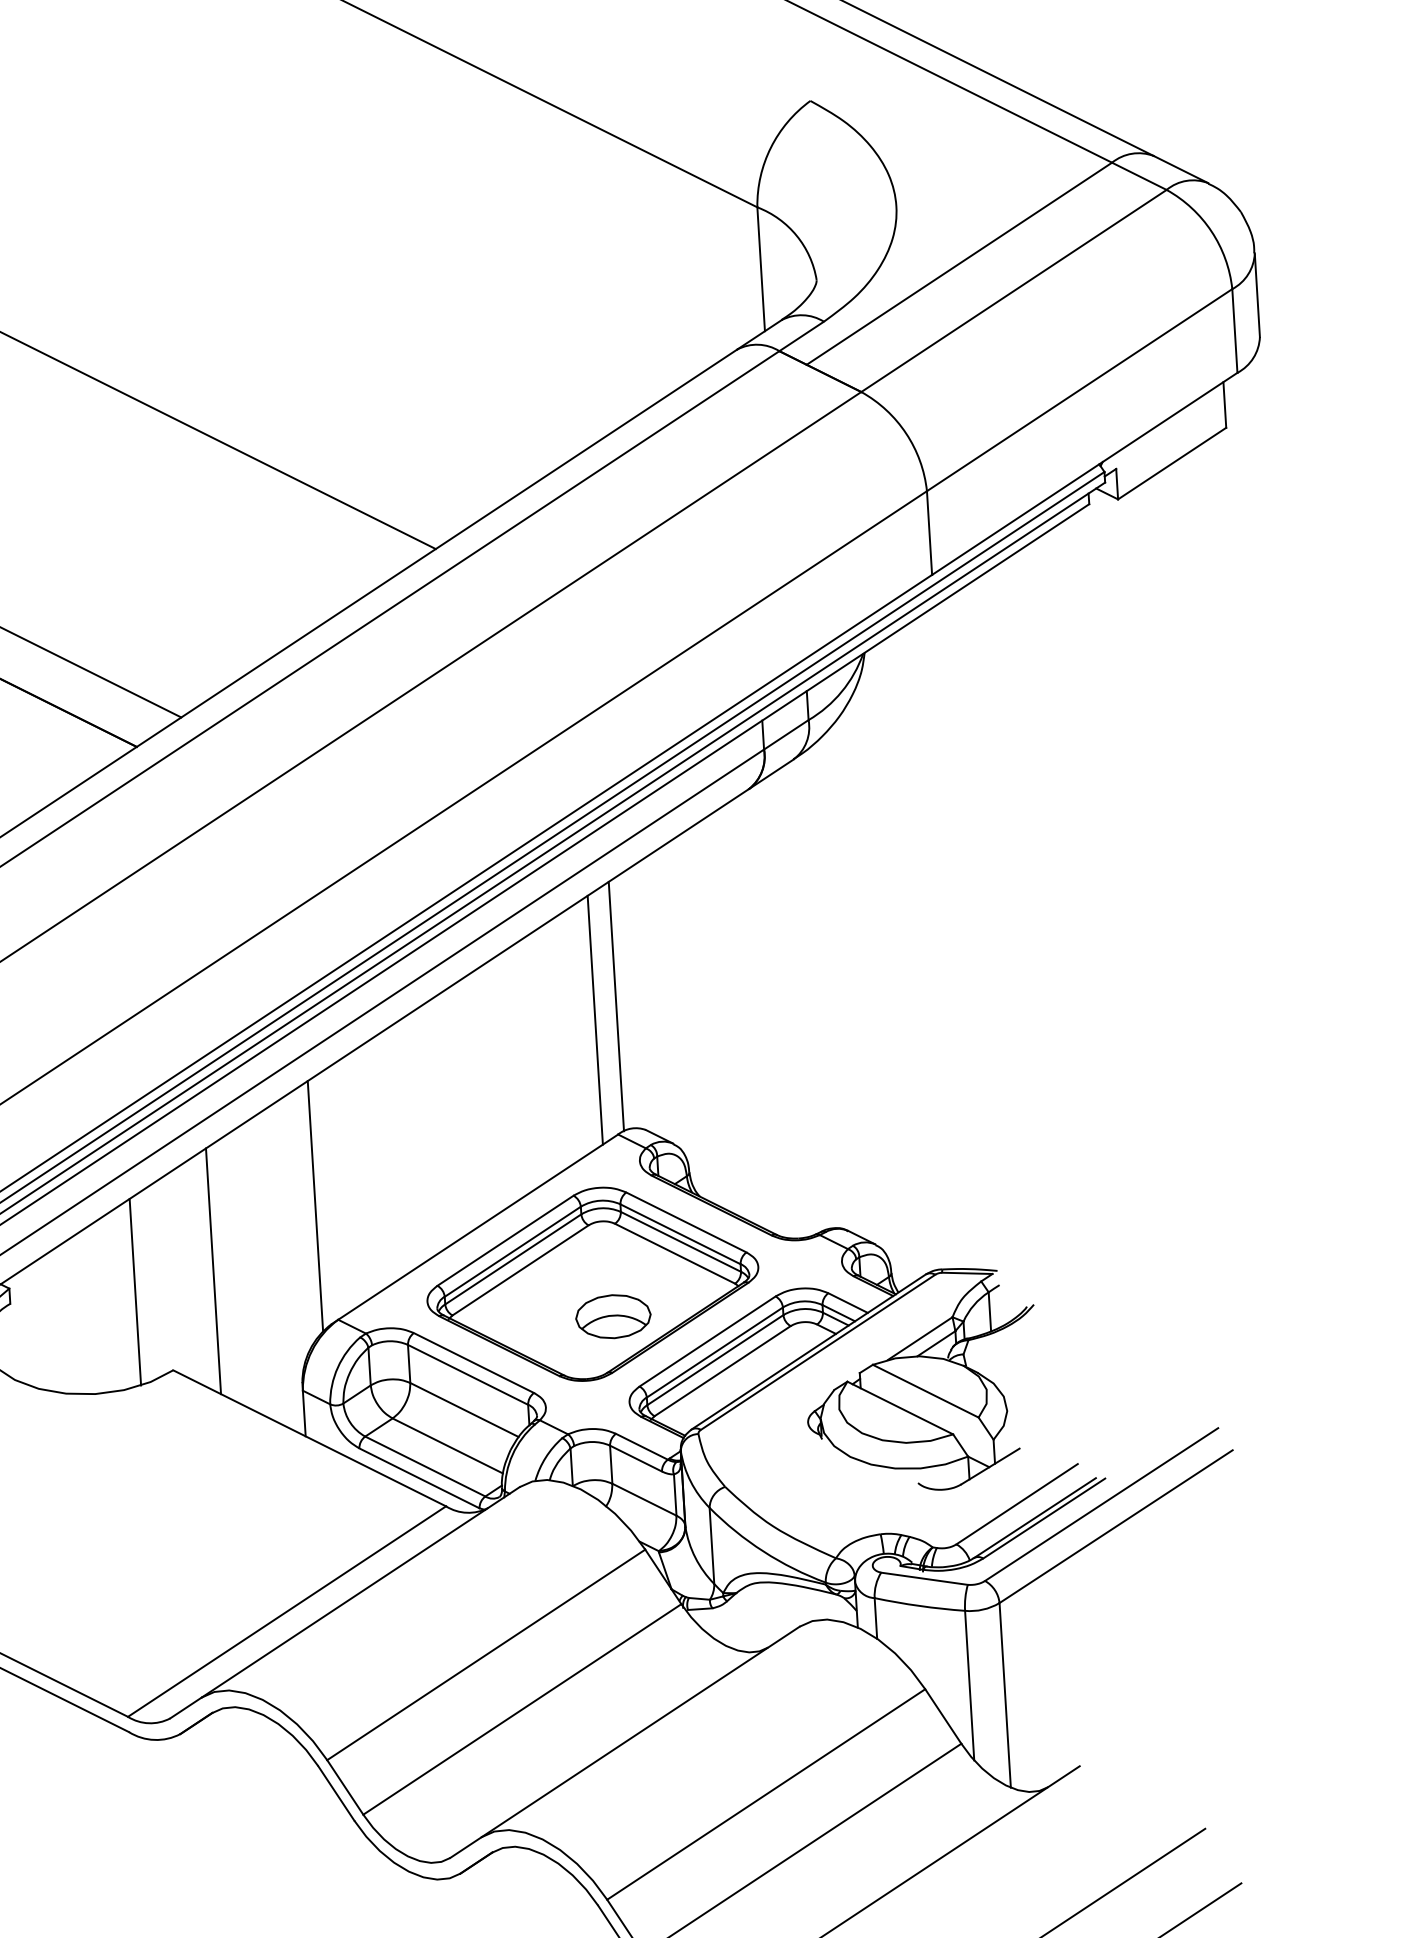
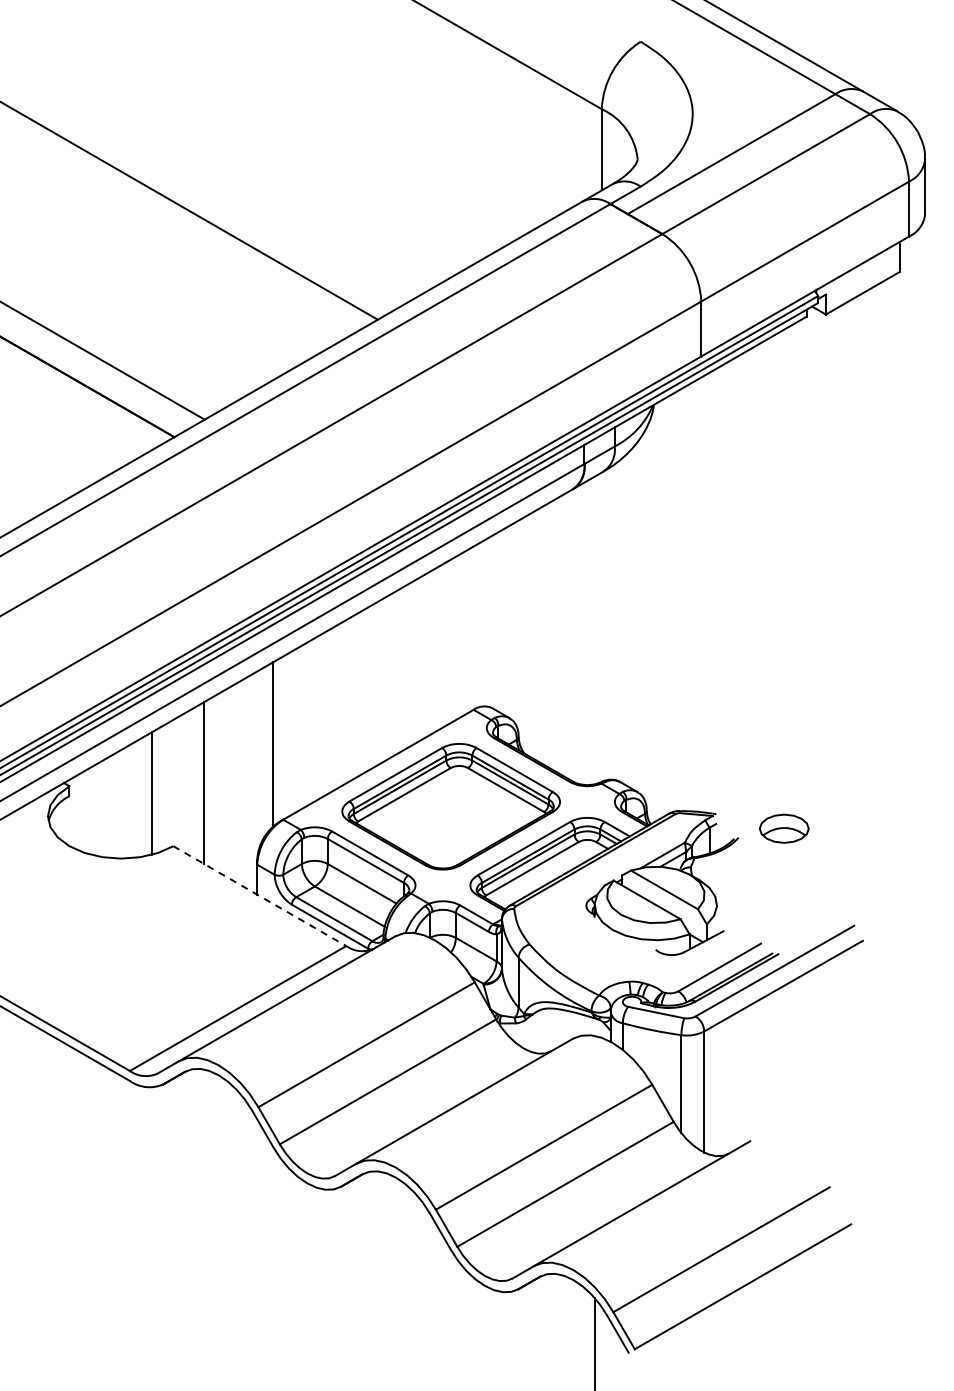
line: (616, 1005) -> (477, 625), removed
line: (595, 1019) -> (463, 633), removed
part: (613, 1316) -> (784, 828), moved
line: (309, 1438) -> (259, 896), solid -> dashed

